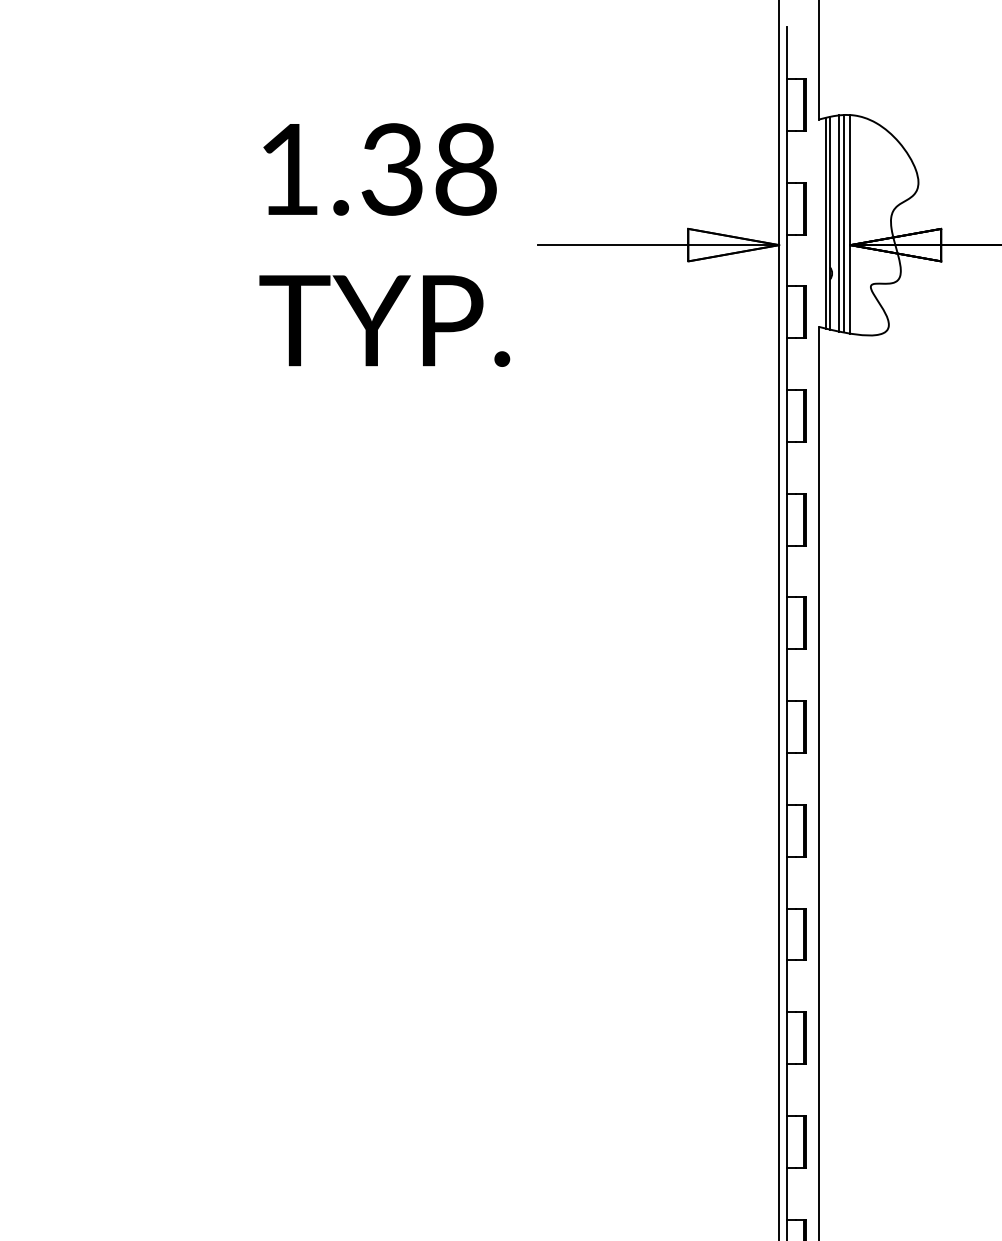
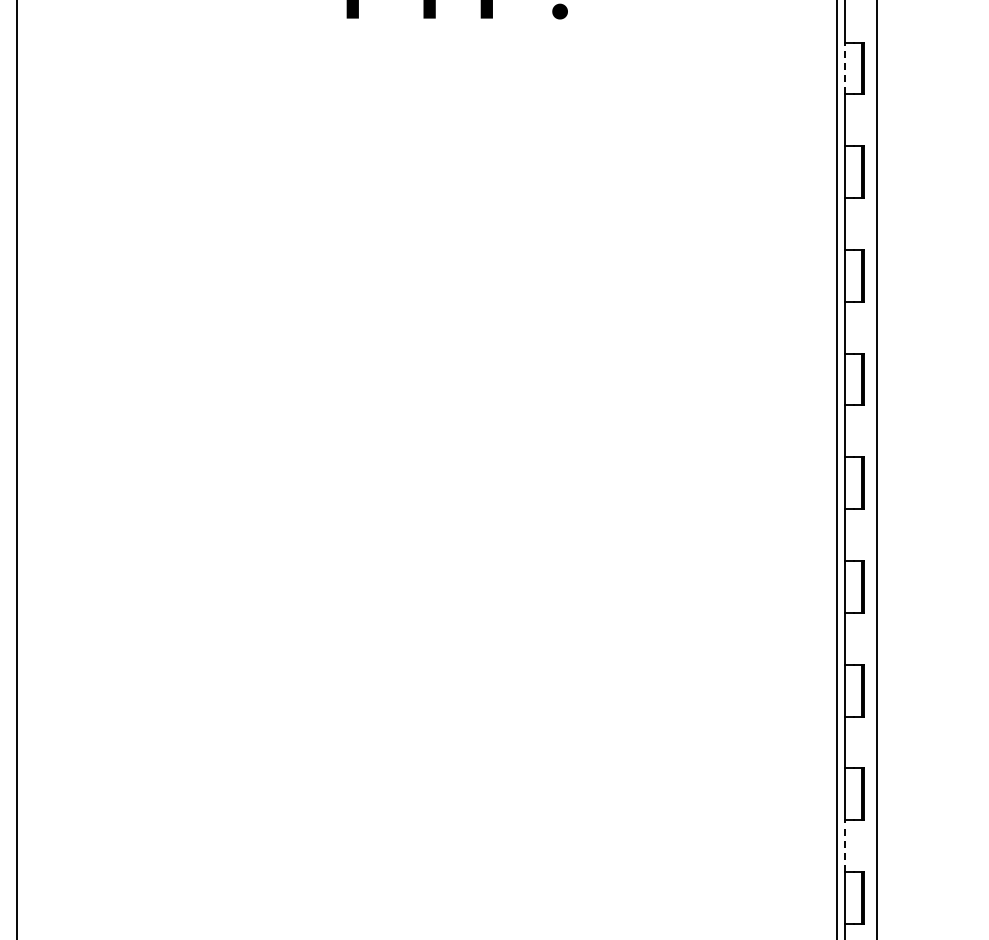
line: (787, 416) -> (845, 68), solid -> dashed
line: (787, 1193) -> (845, 845), solid -> dashed

